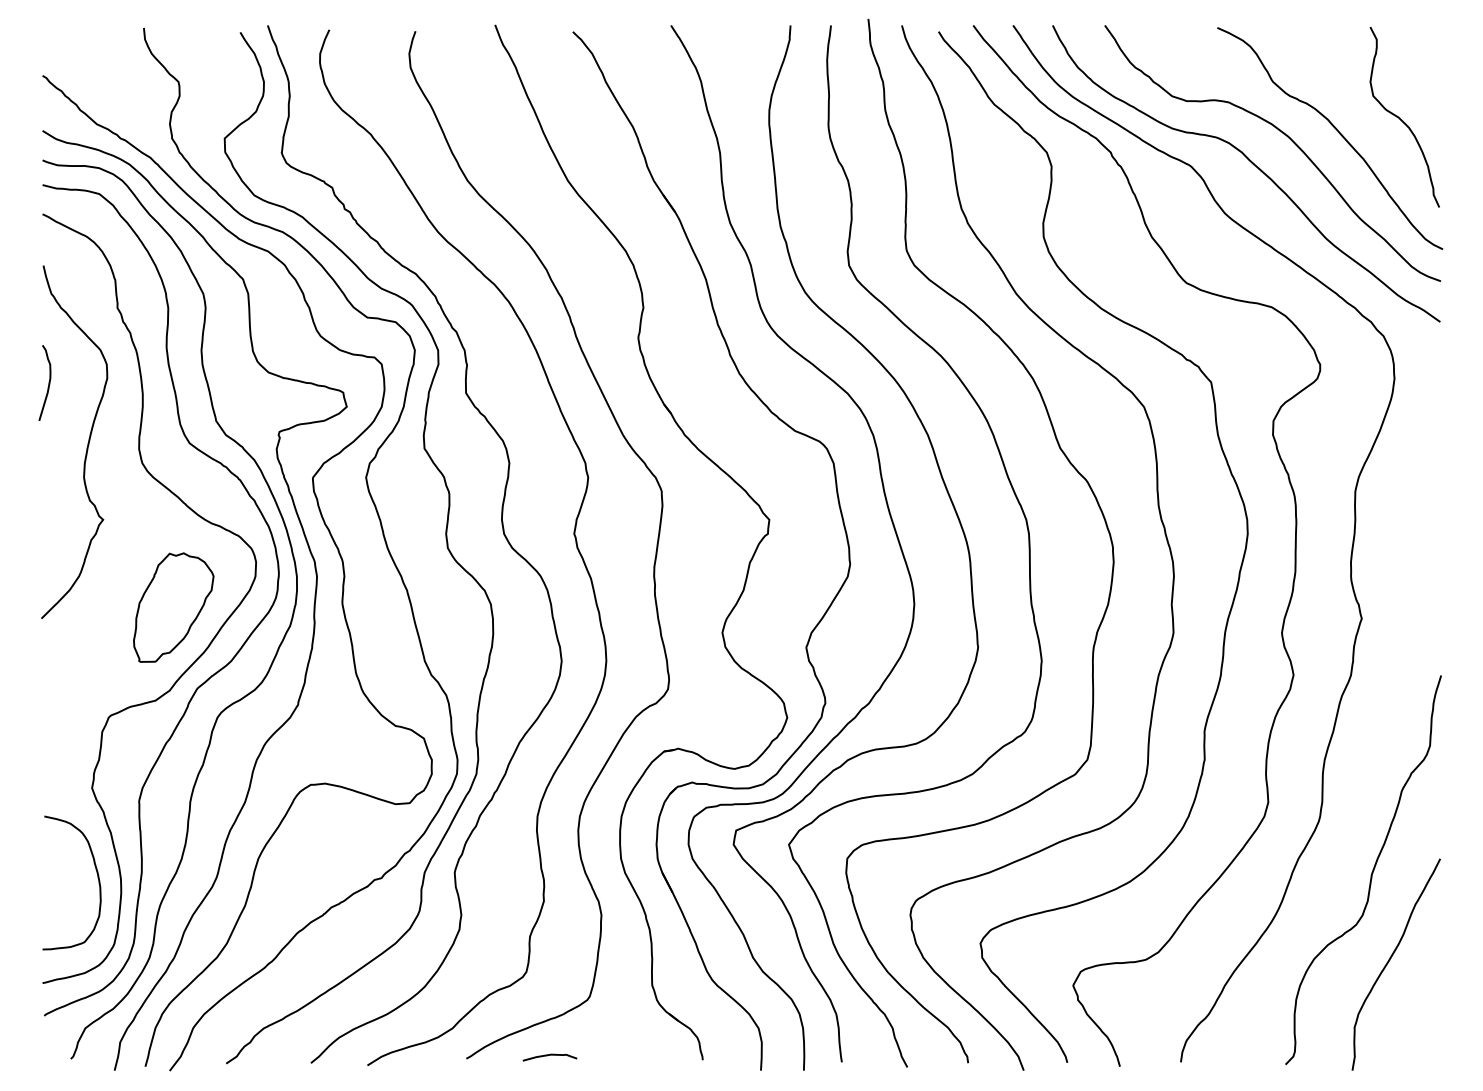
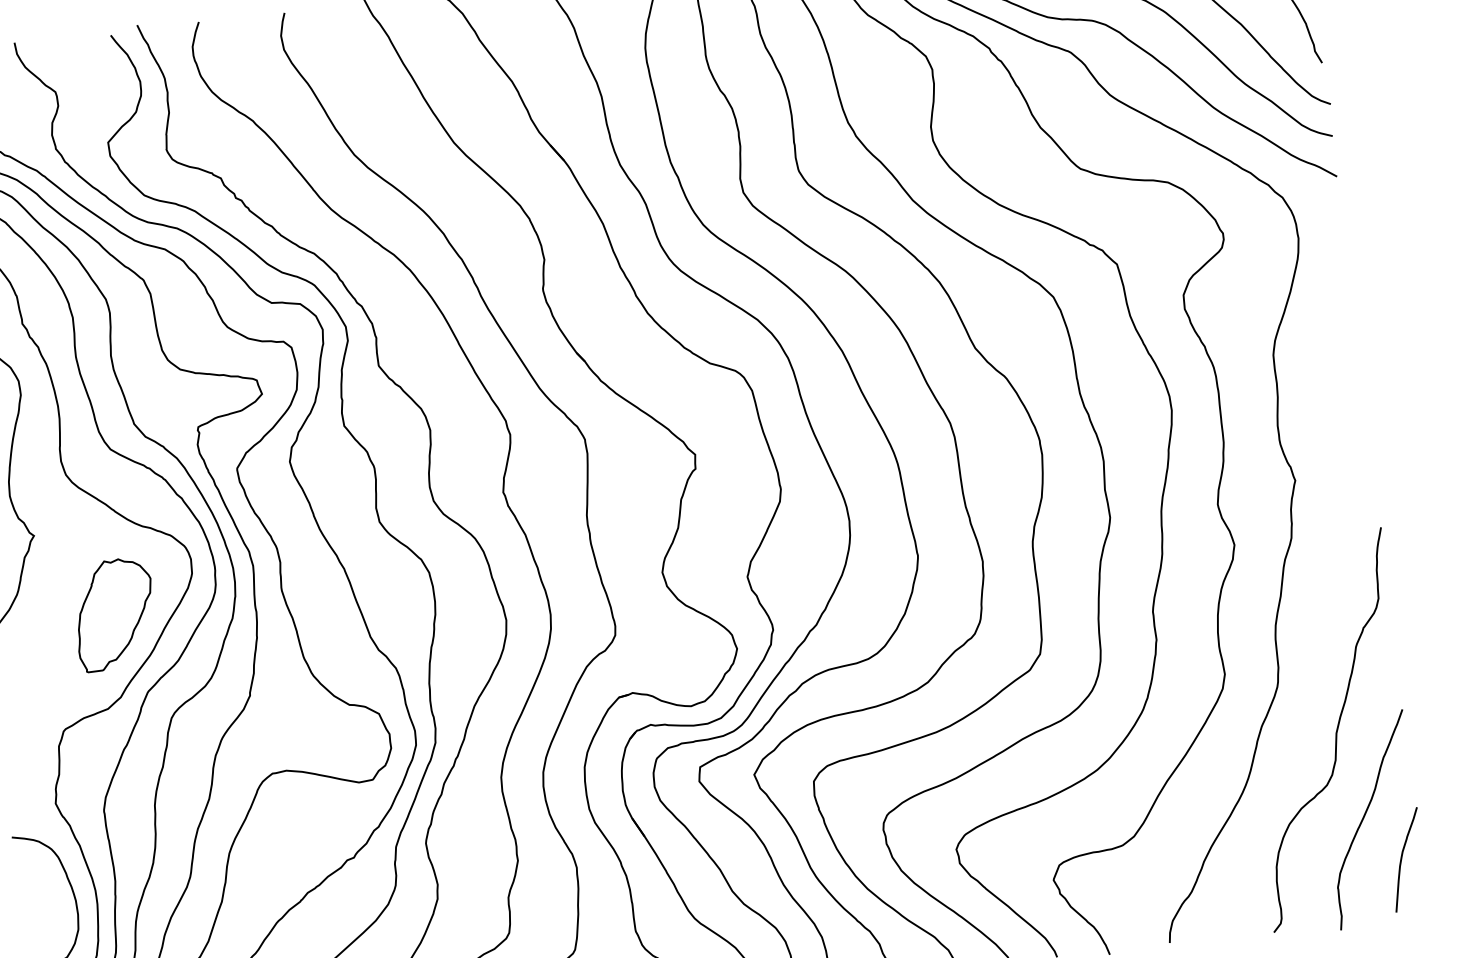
curve: (1421, 1008) -> (1402, 860), added

